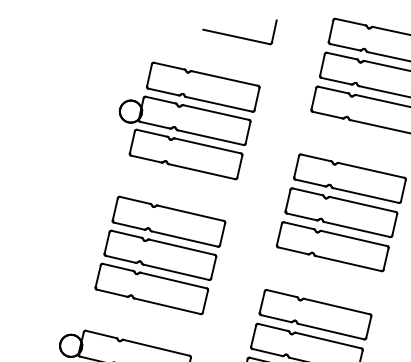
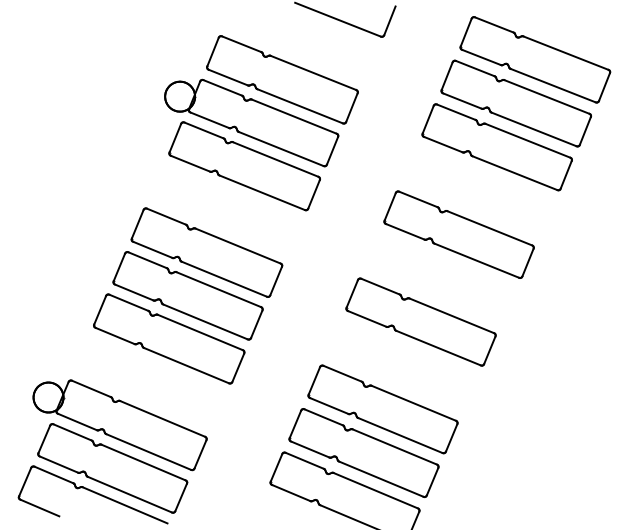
part: (340, 212) -> (439, 278), removed

